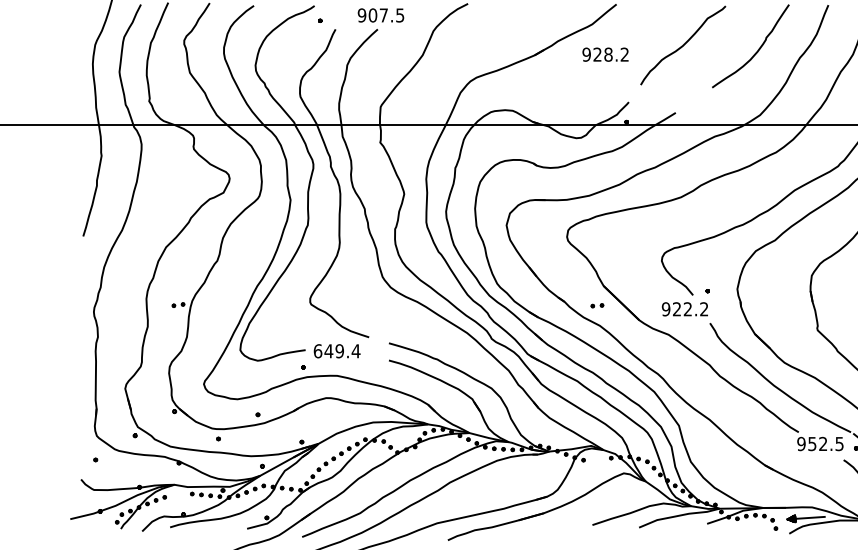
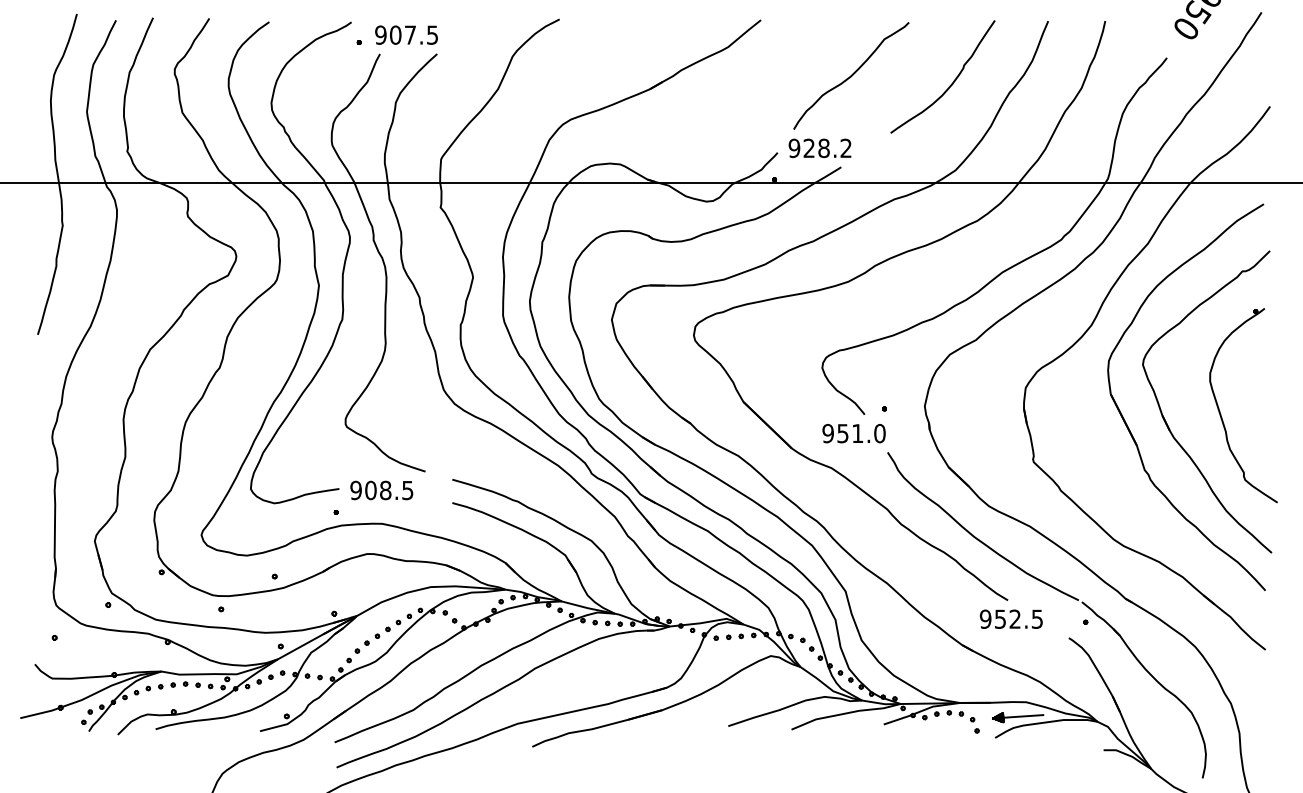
text: (380, 14) -> (406, 34), moved
text: (605, 54) -> (819, 148), moved
part: (178, 304) -> (166, 685), moved
part: (597, 305) -> (734, 636), moved
text: (690, 309) -> (861, 433), 922.2 -> 951.0
text: (336, 351) -> (381, 490), 649.4 -> 908.5
text: (820, 443) -> (1011, 618), moved

